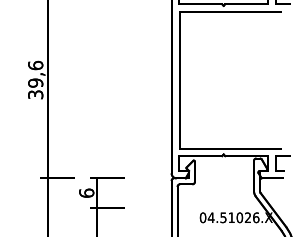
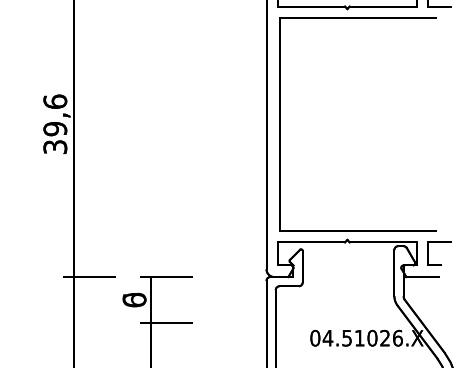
text: (86, 192) -> (134, 298), 6 -> 0

